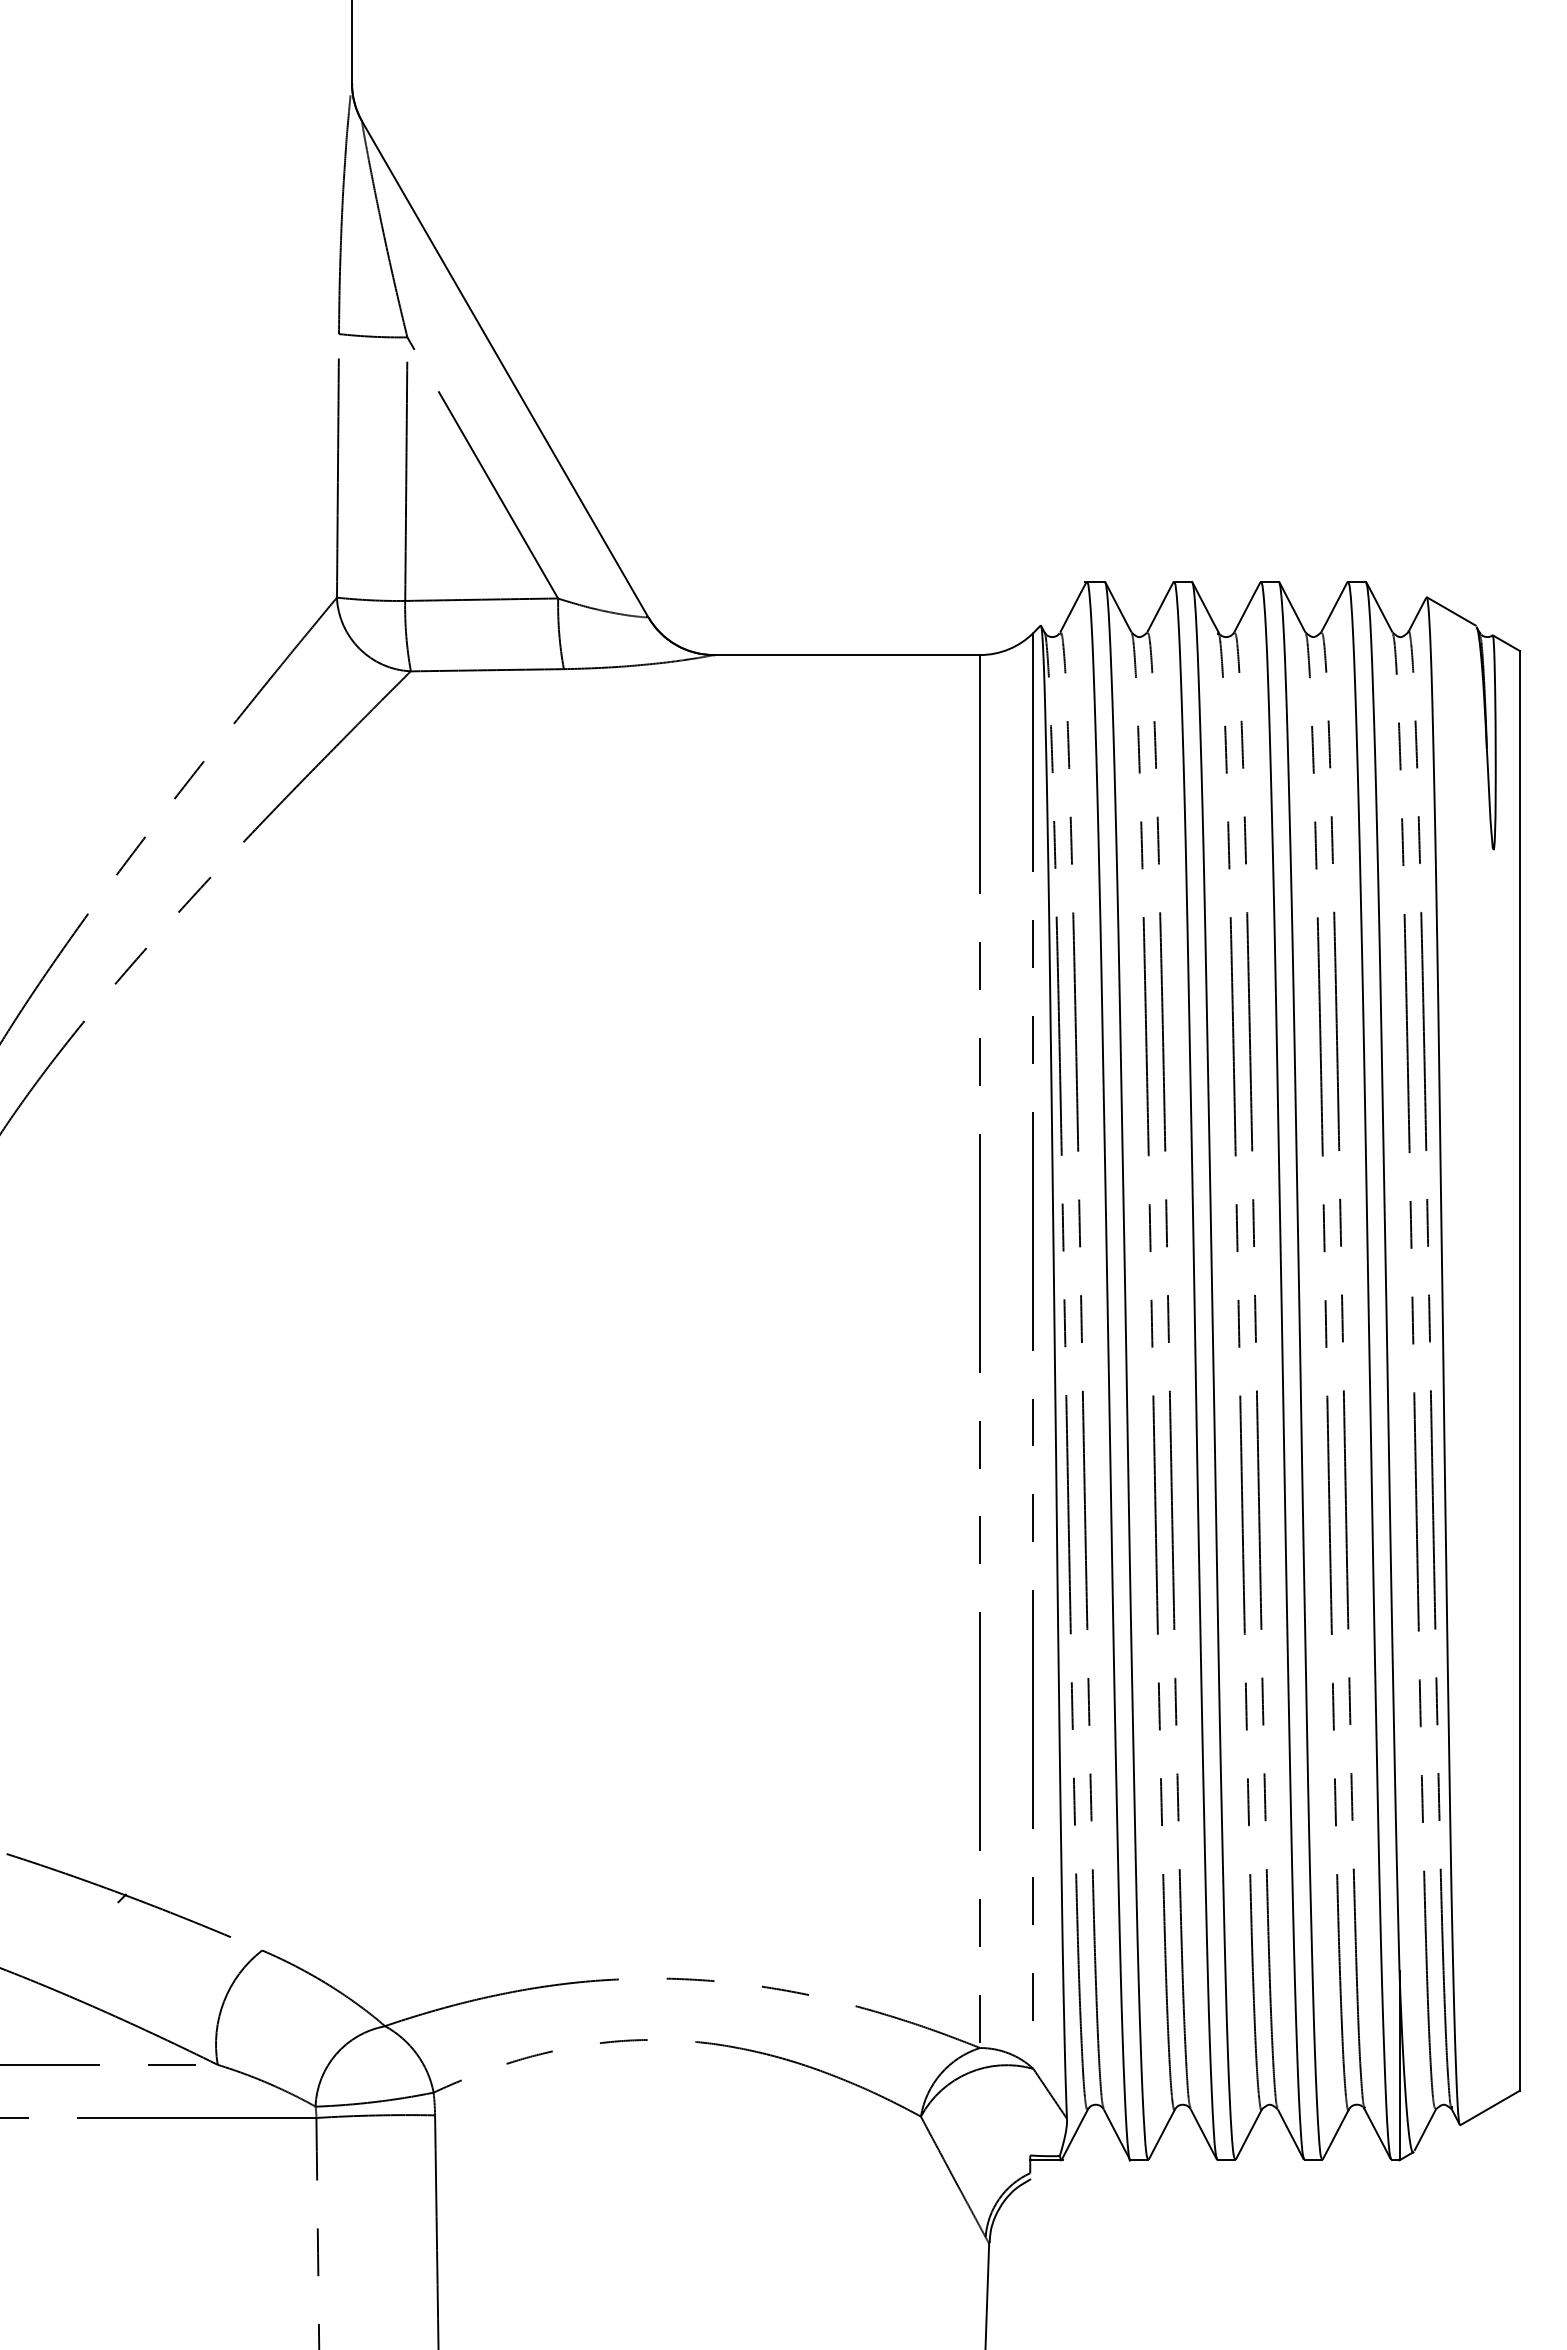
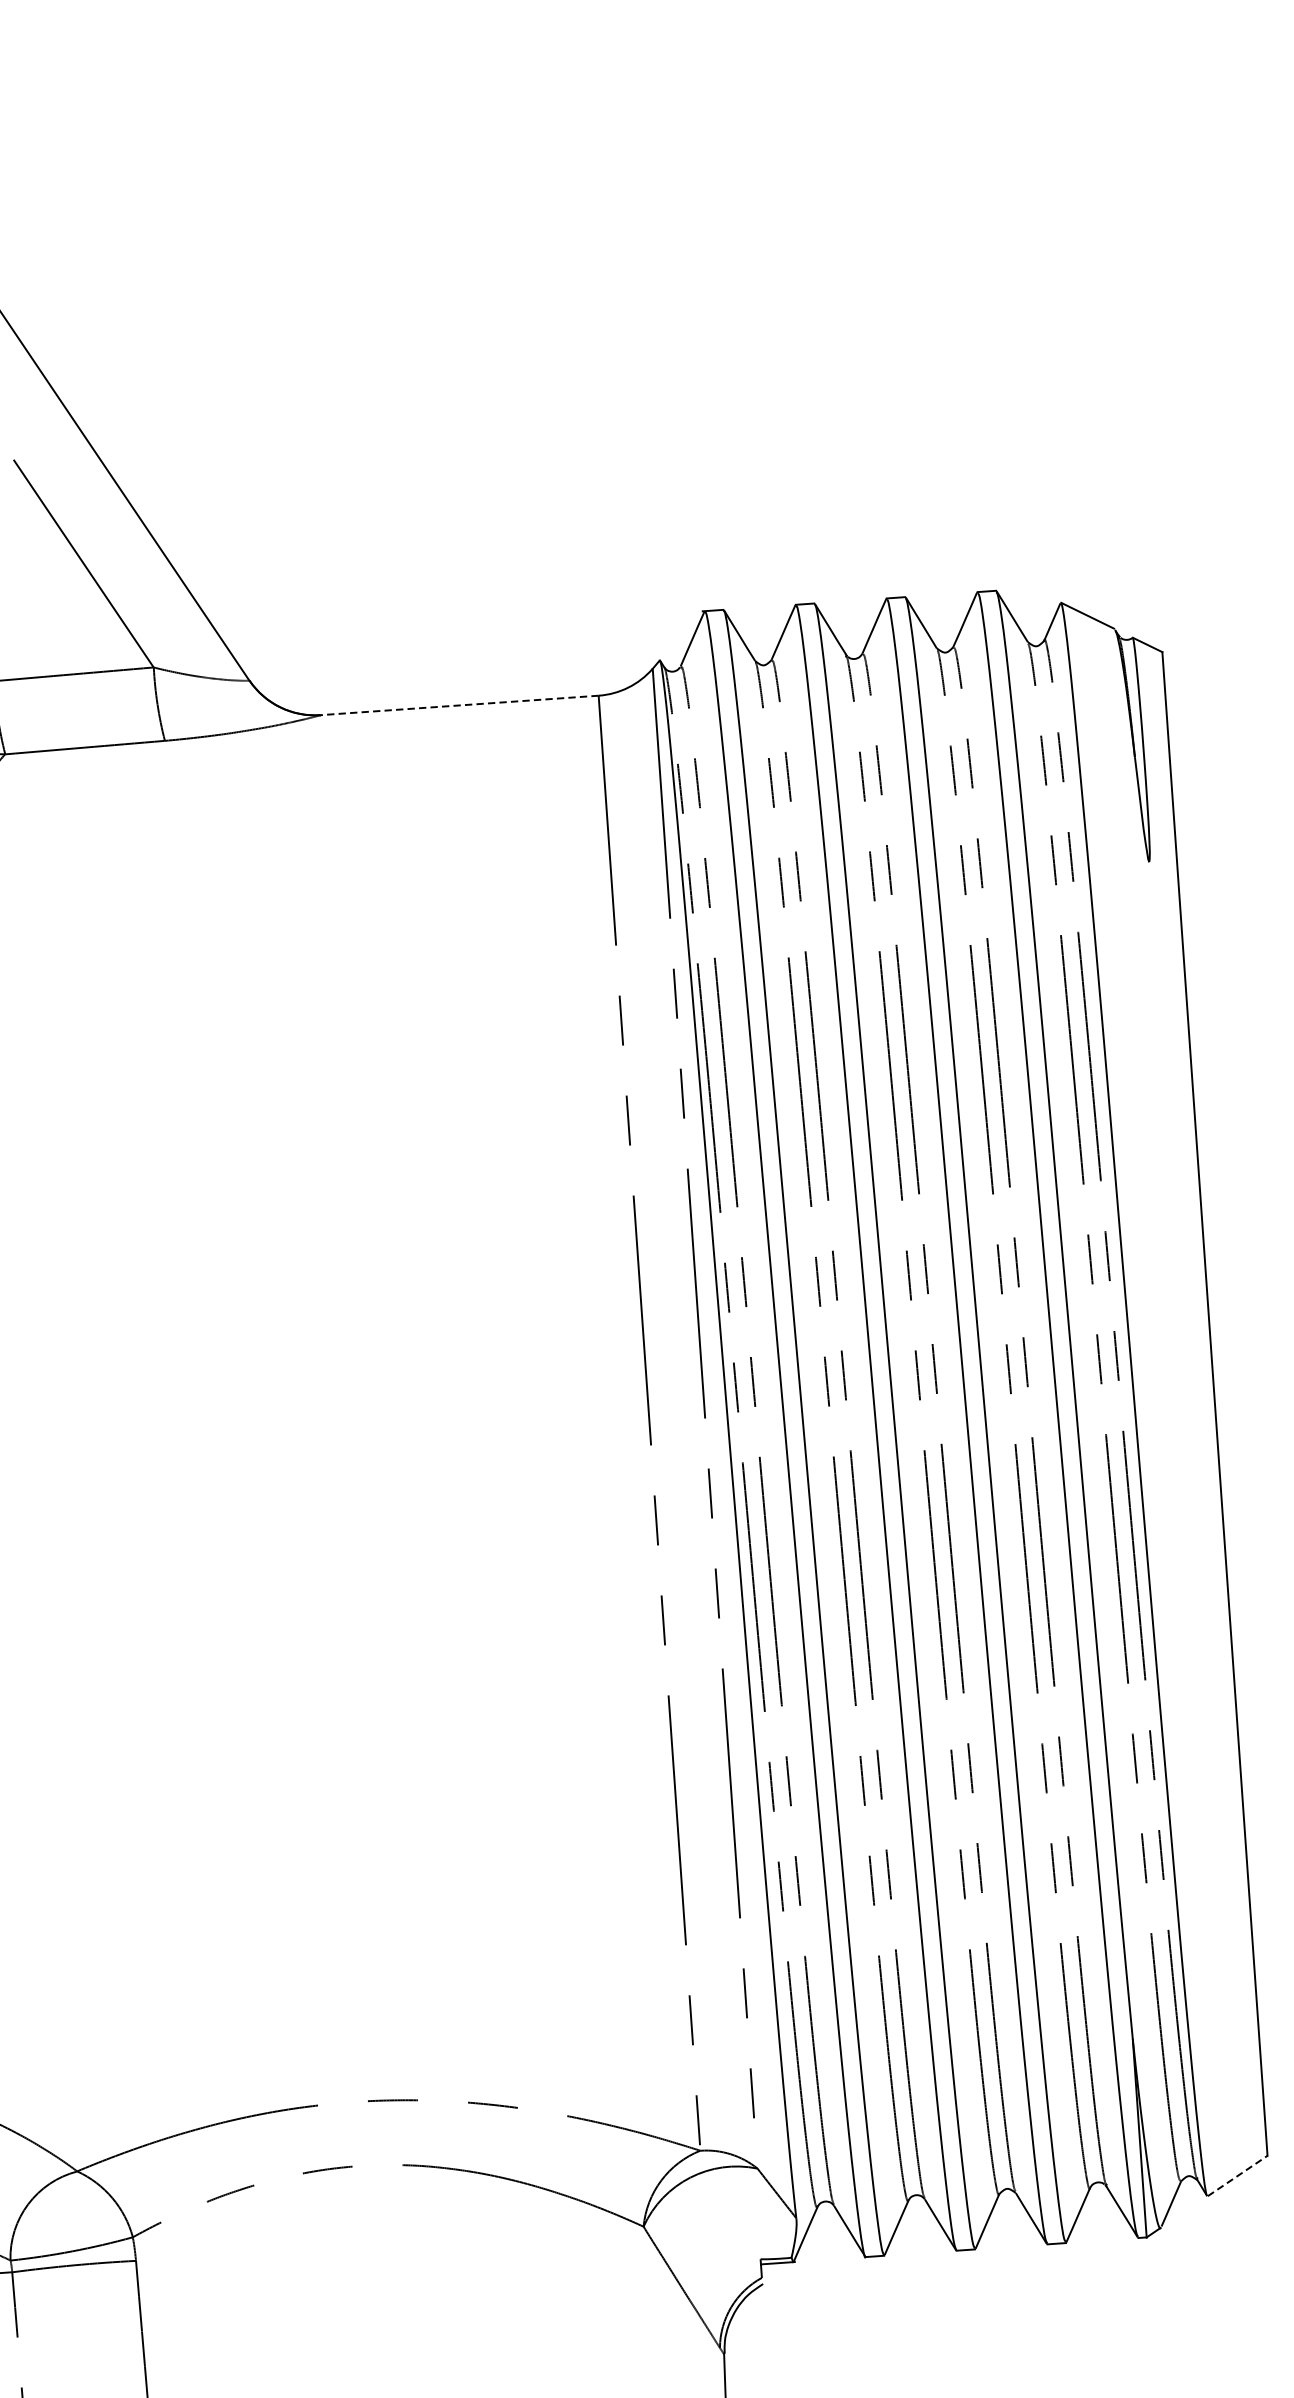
line: (846, 655) -> (459, 705), solid -> dashed
line: (1490, 2107) -> (1237, 2175), solid -> dashed

